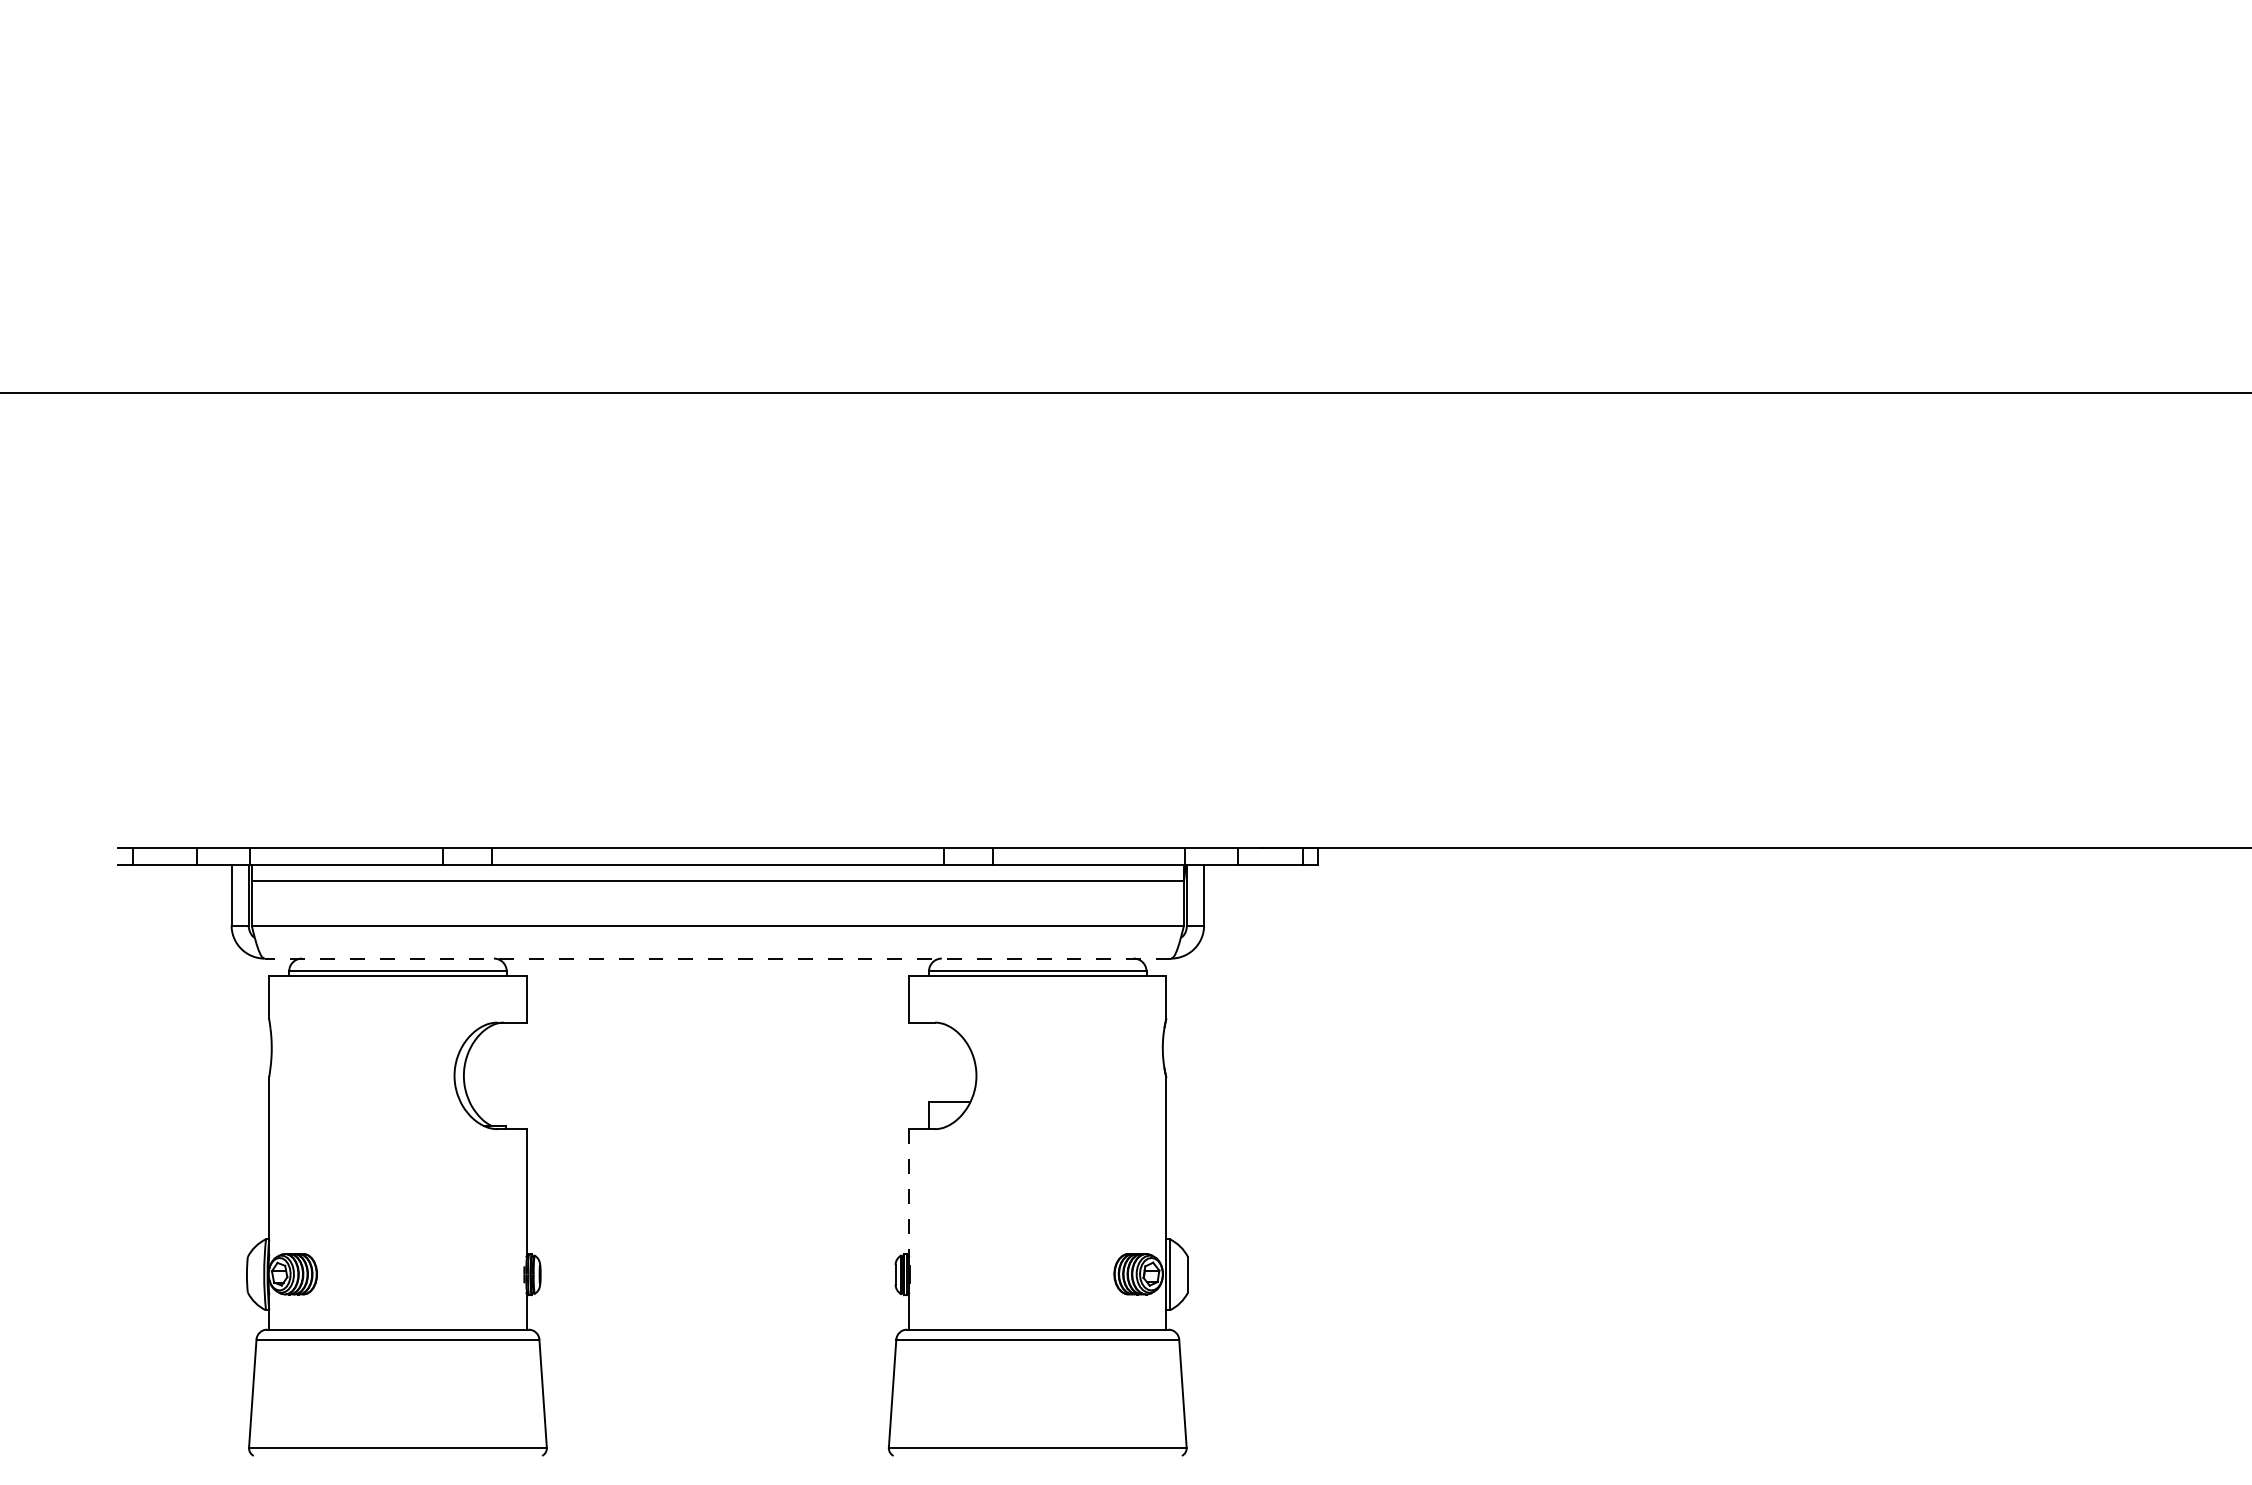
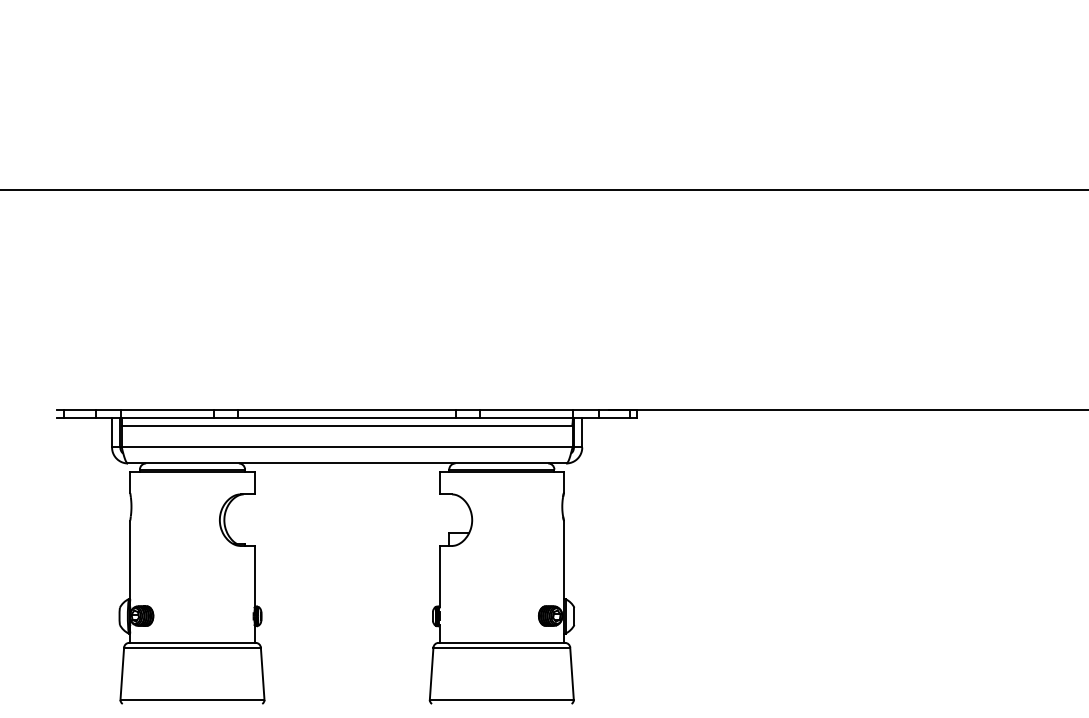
line: (716, 958) -> (346, 463), dashed -> solid
line: (908, 1192) -> (439, 576), dashed -> solid

